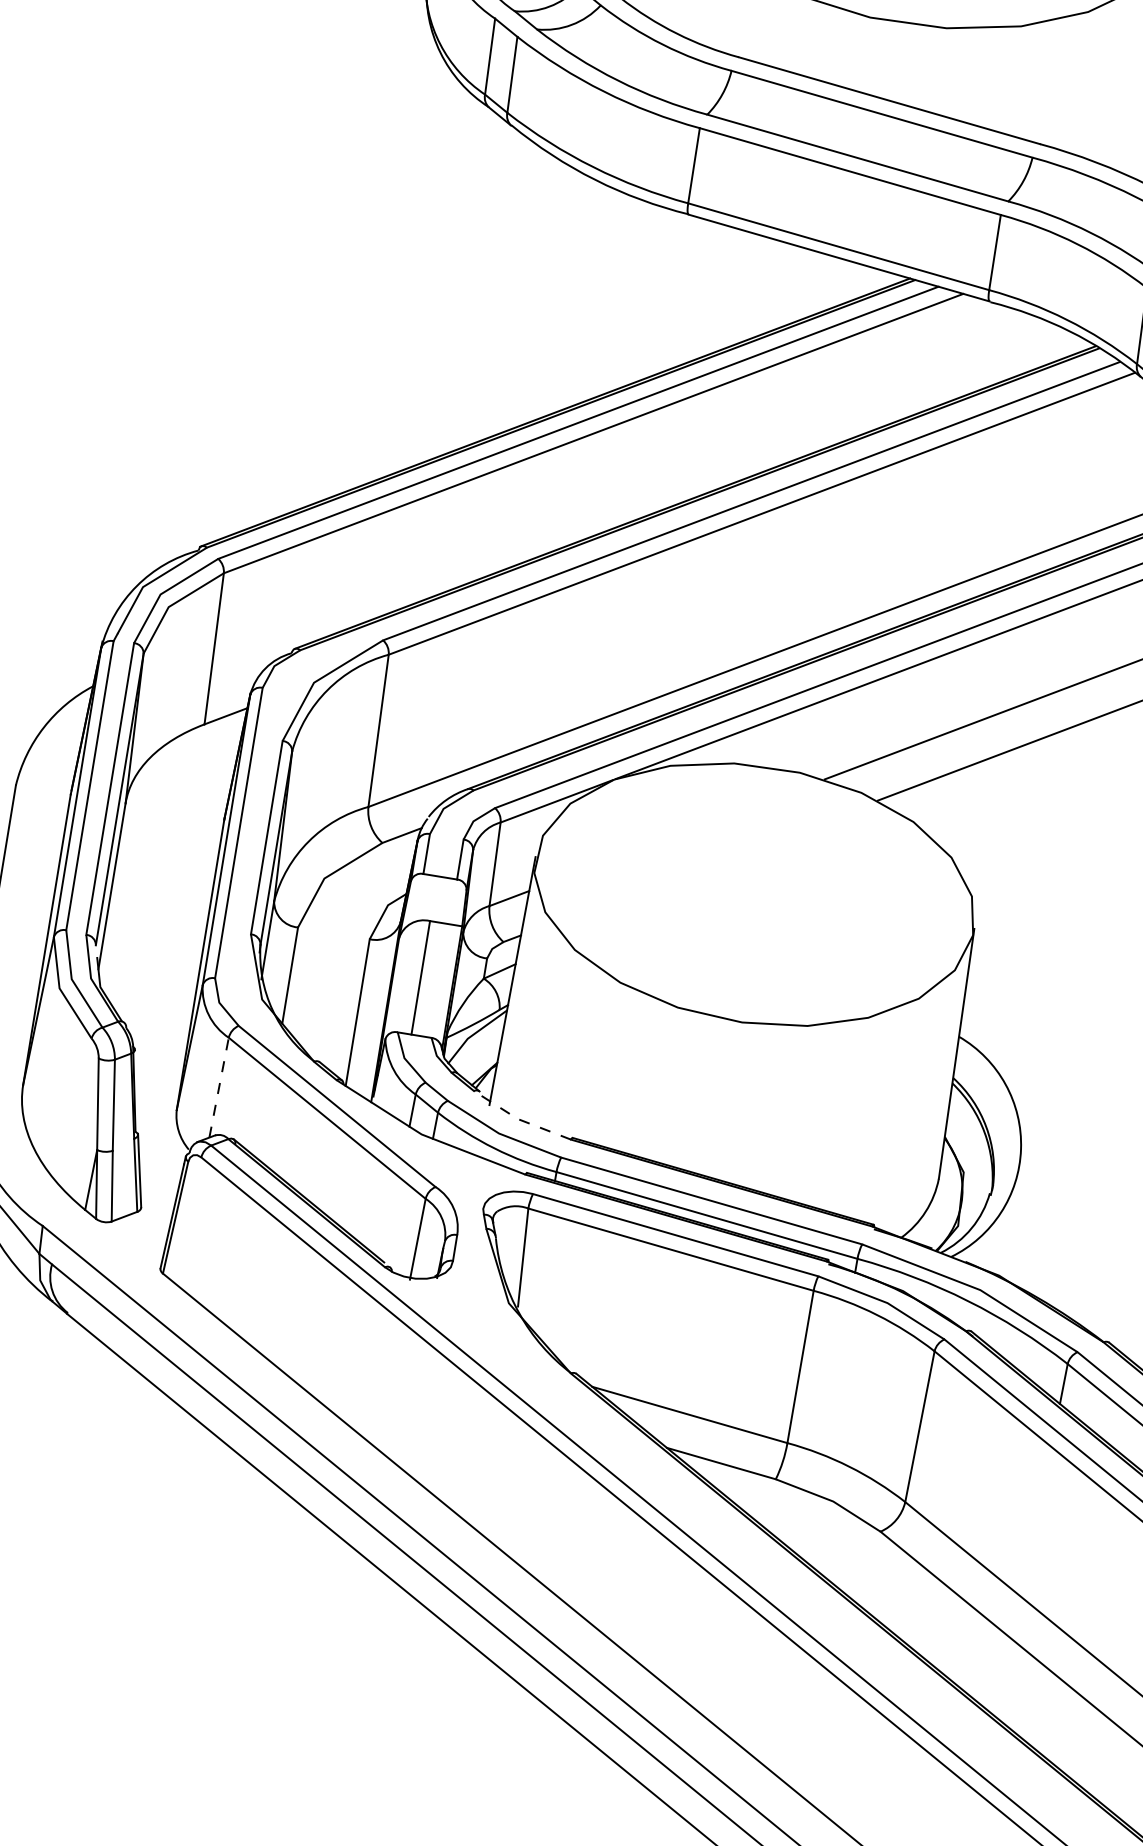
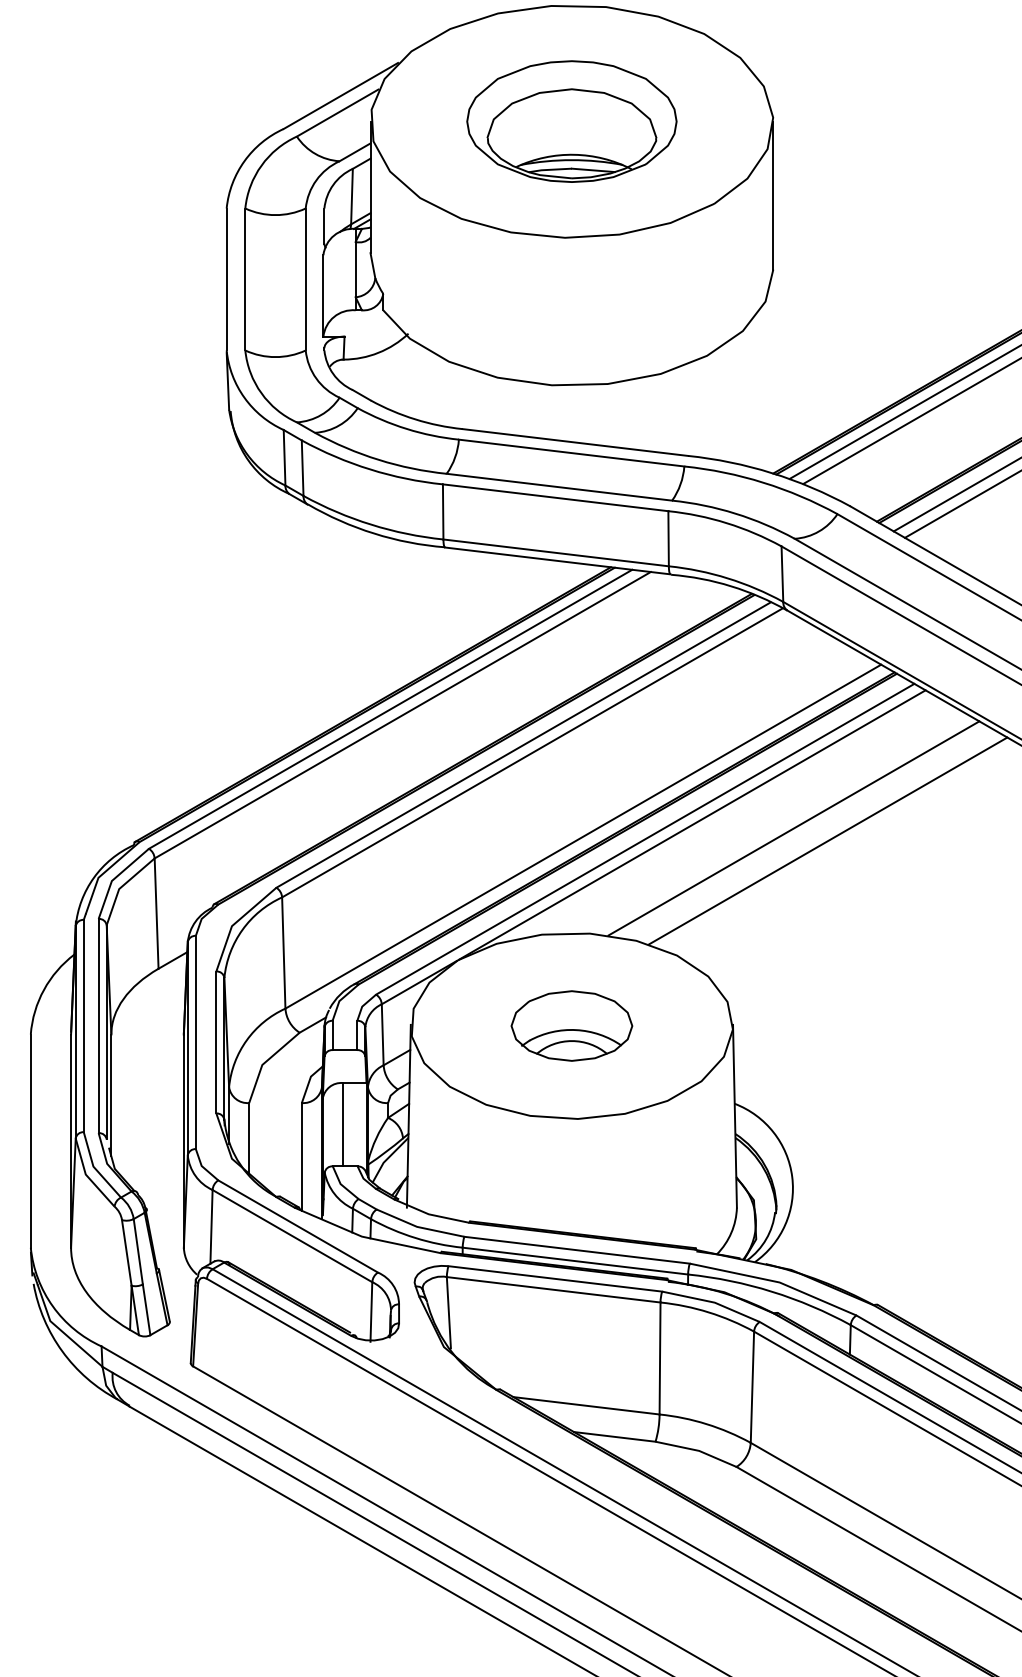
part: (754, 893) -> (571, 1025), added
line: (219, 1087) -> (211, 1226), dashed -> solid
line: (518, 1119) -> (429, 1214), dashed -> solid

